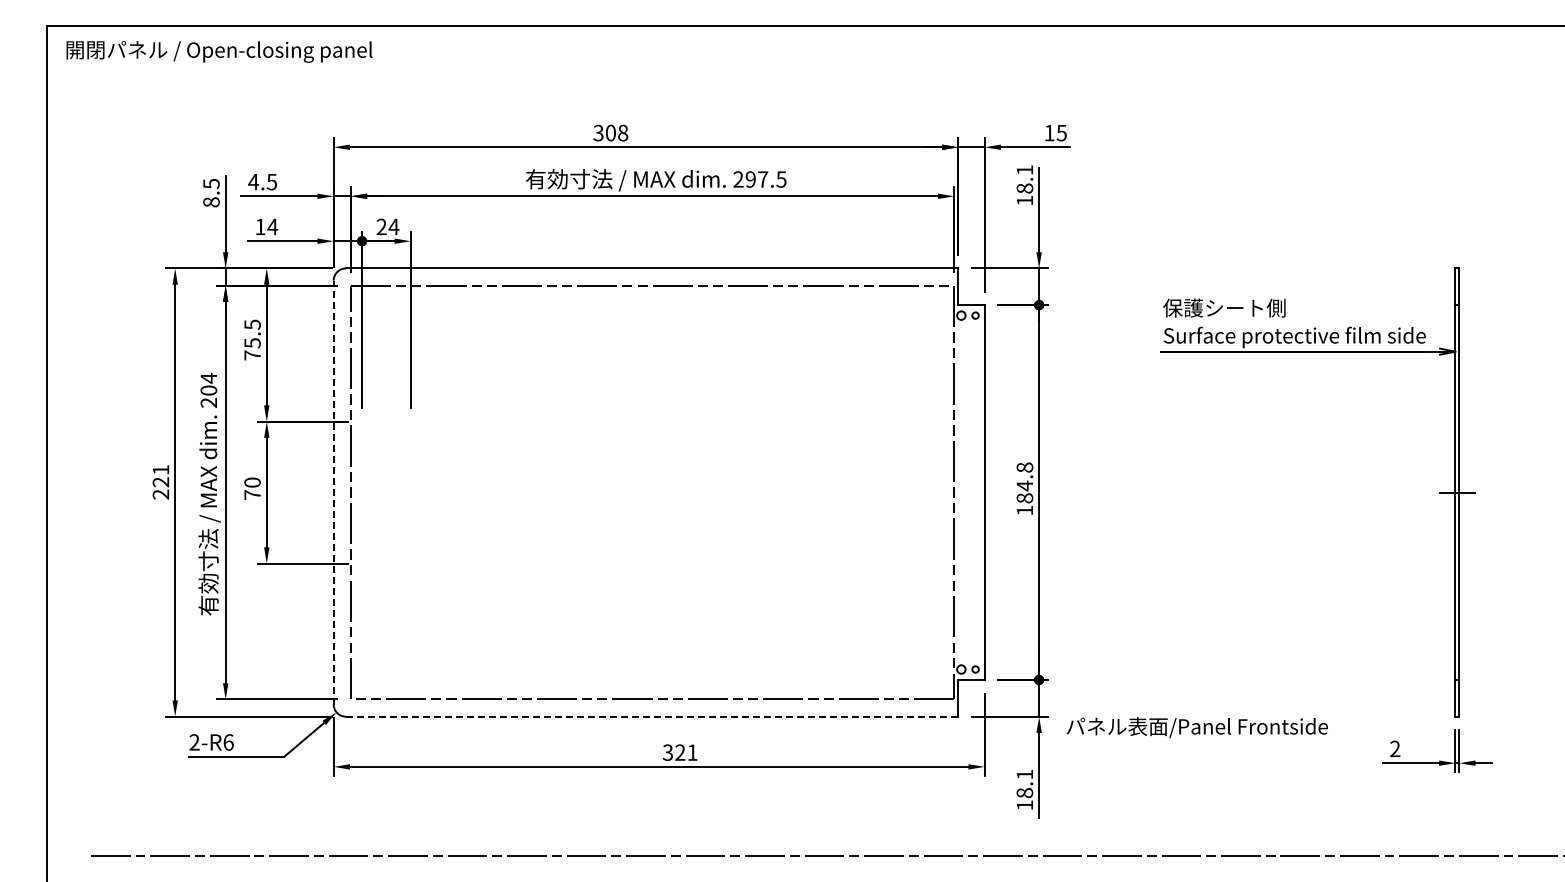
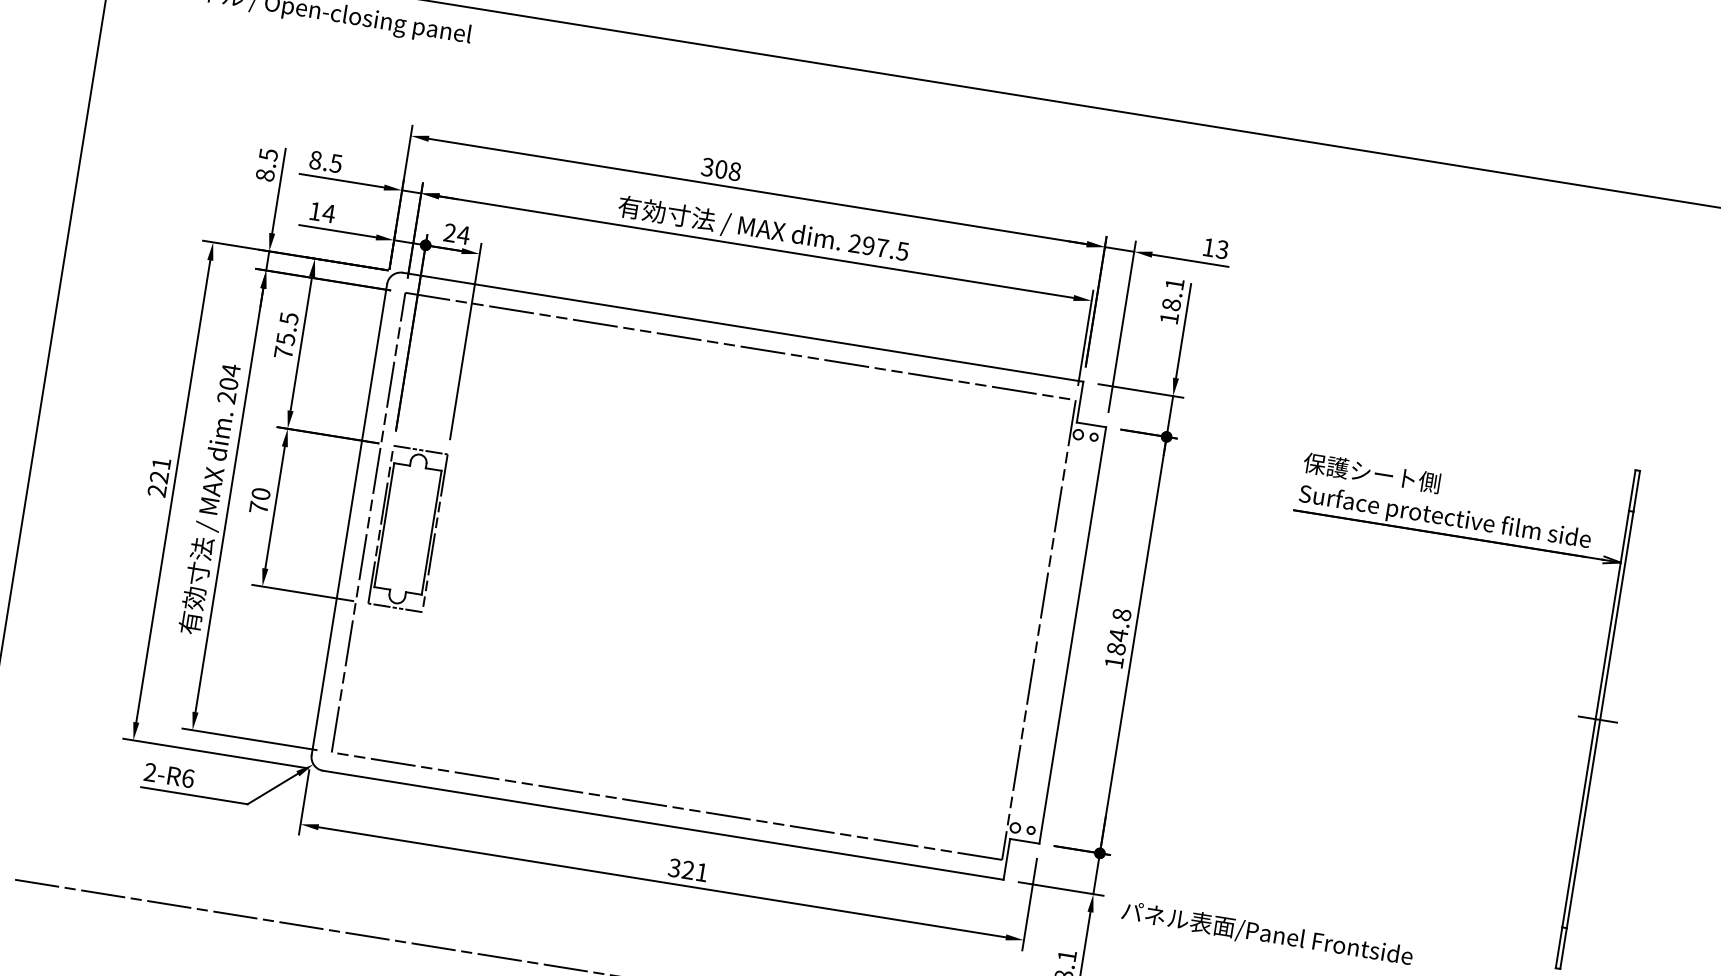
text: (1061, 132) -> (1222, 249), 15 -> 13
text: (253, 181) -> (315, 159), 4.5 -> 8.5
line: (333, 492) -> (349, 519), dashed -> solid
part: (386, 492) -> (408, 528), added
line: (651, 716) -> (662, 824), dashed -> solid

